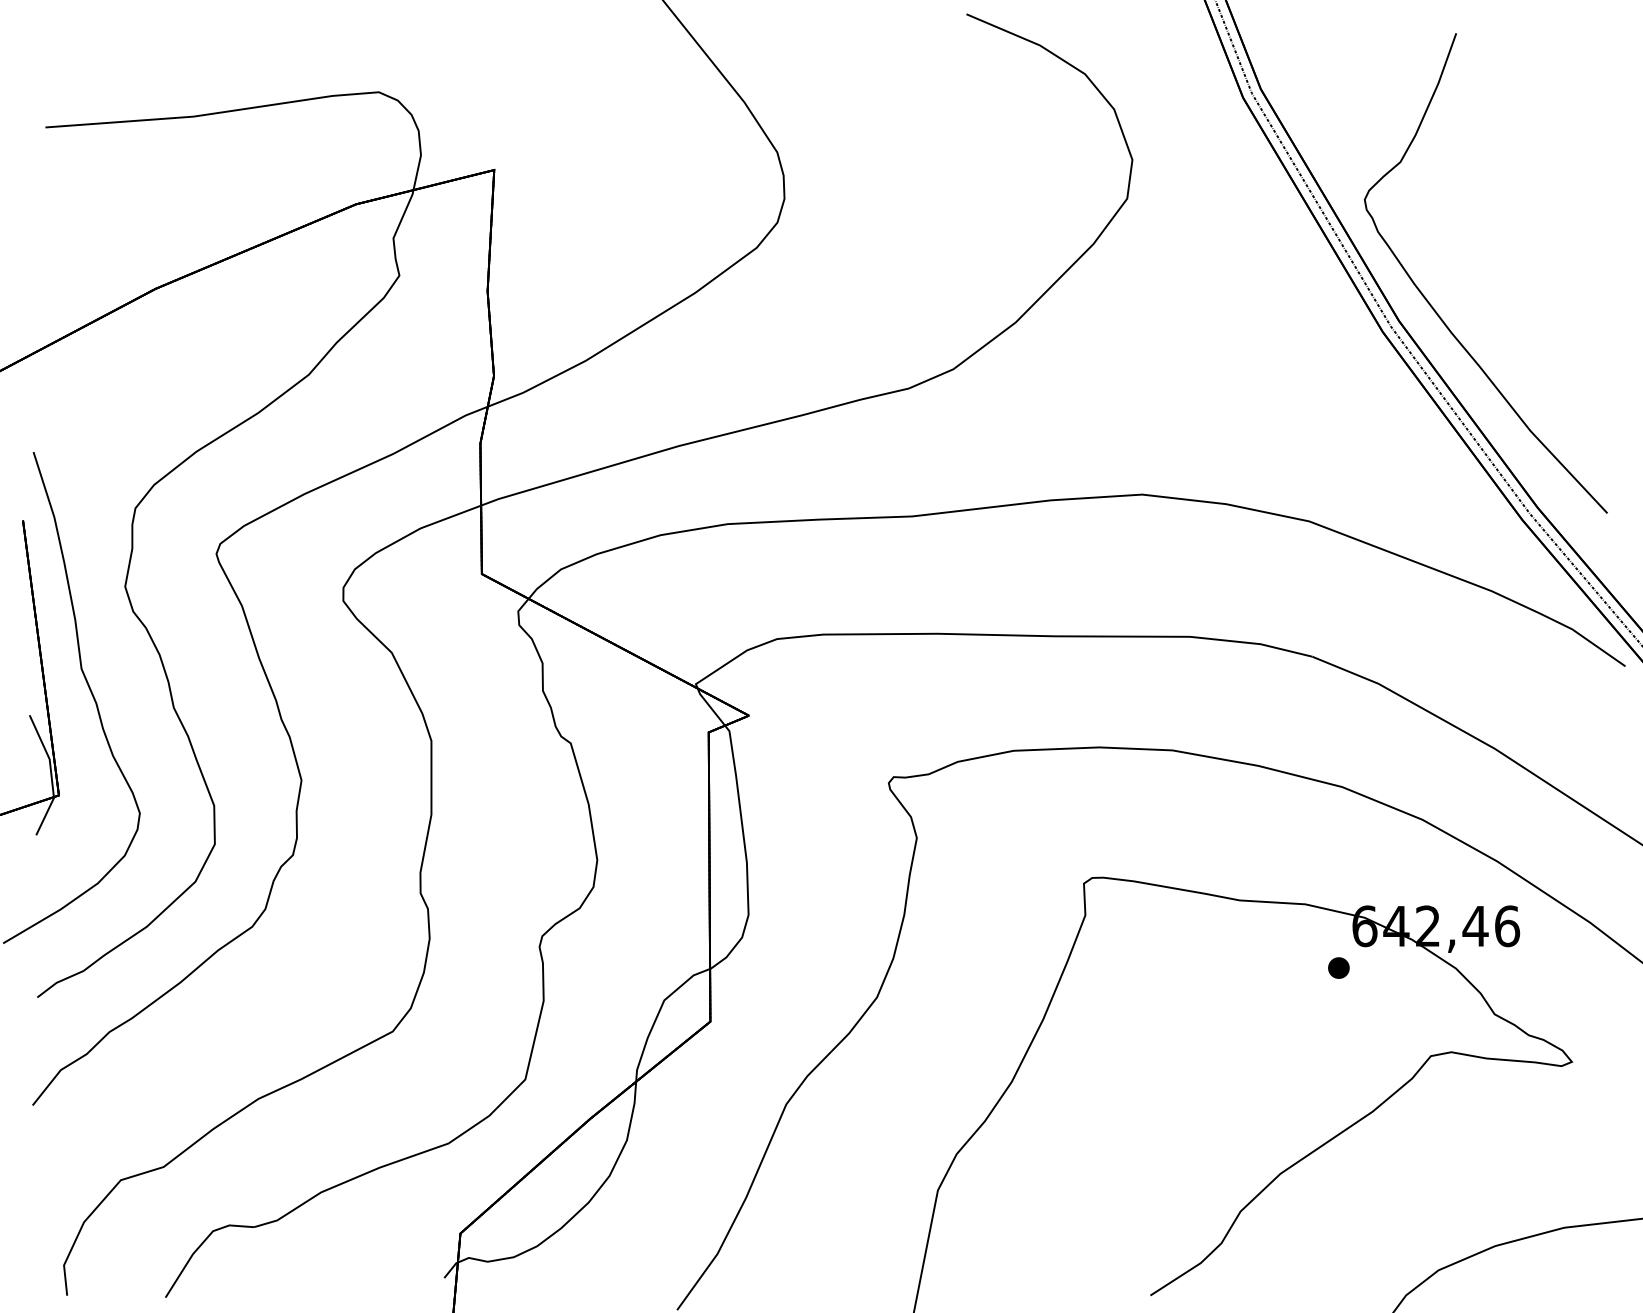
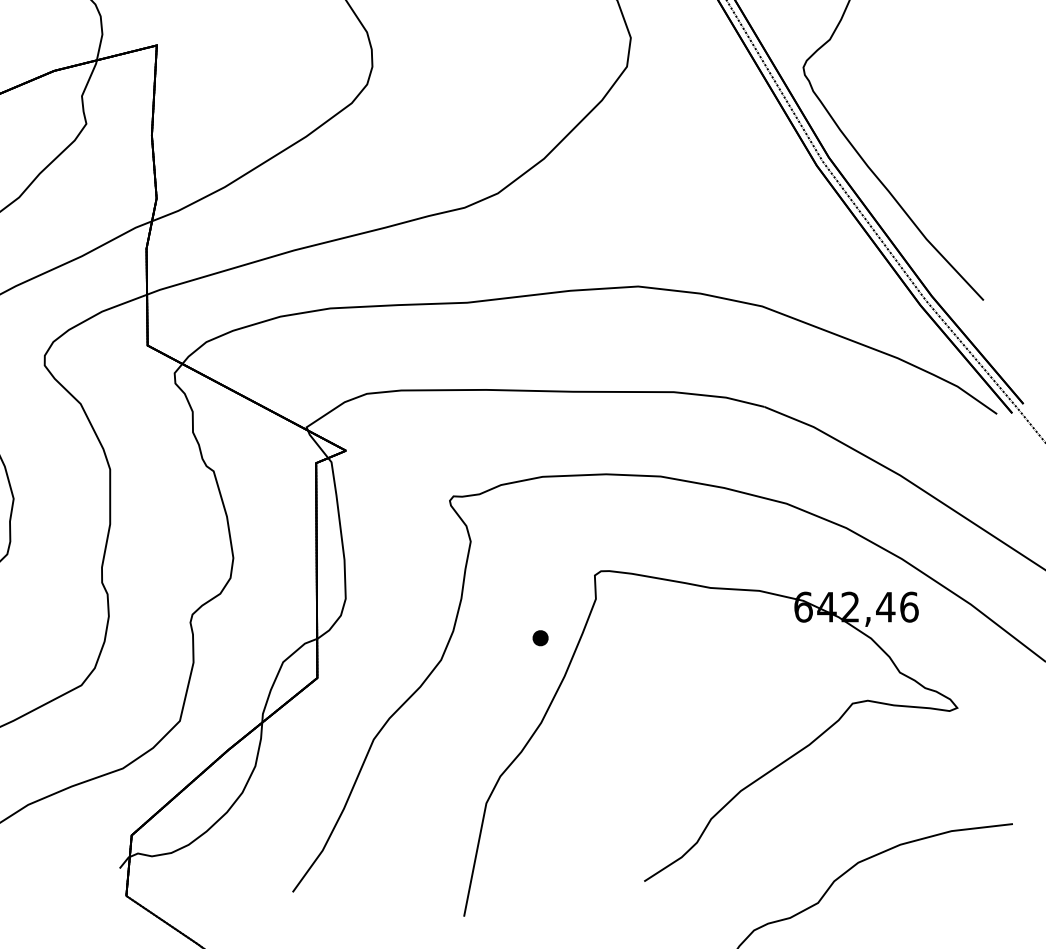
part: (1338, 967) -> (540, 637), moved

